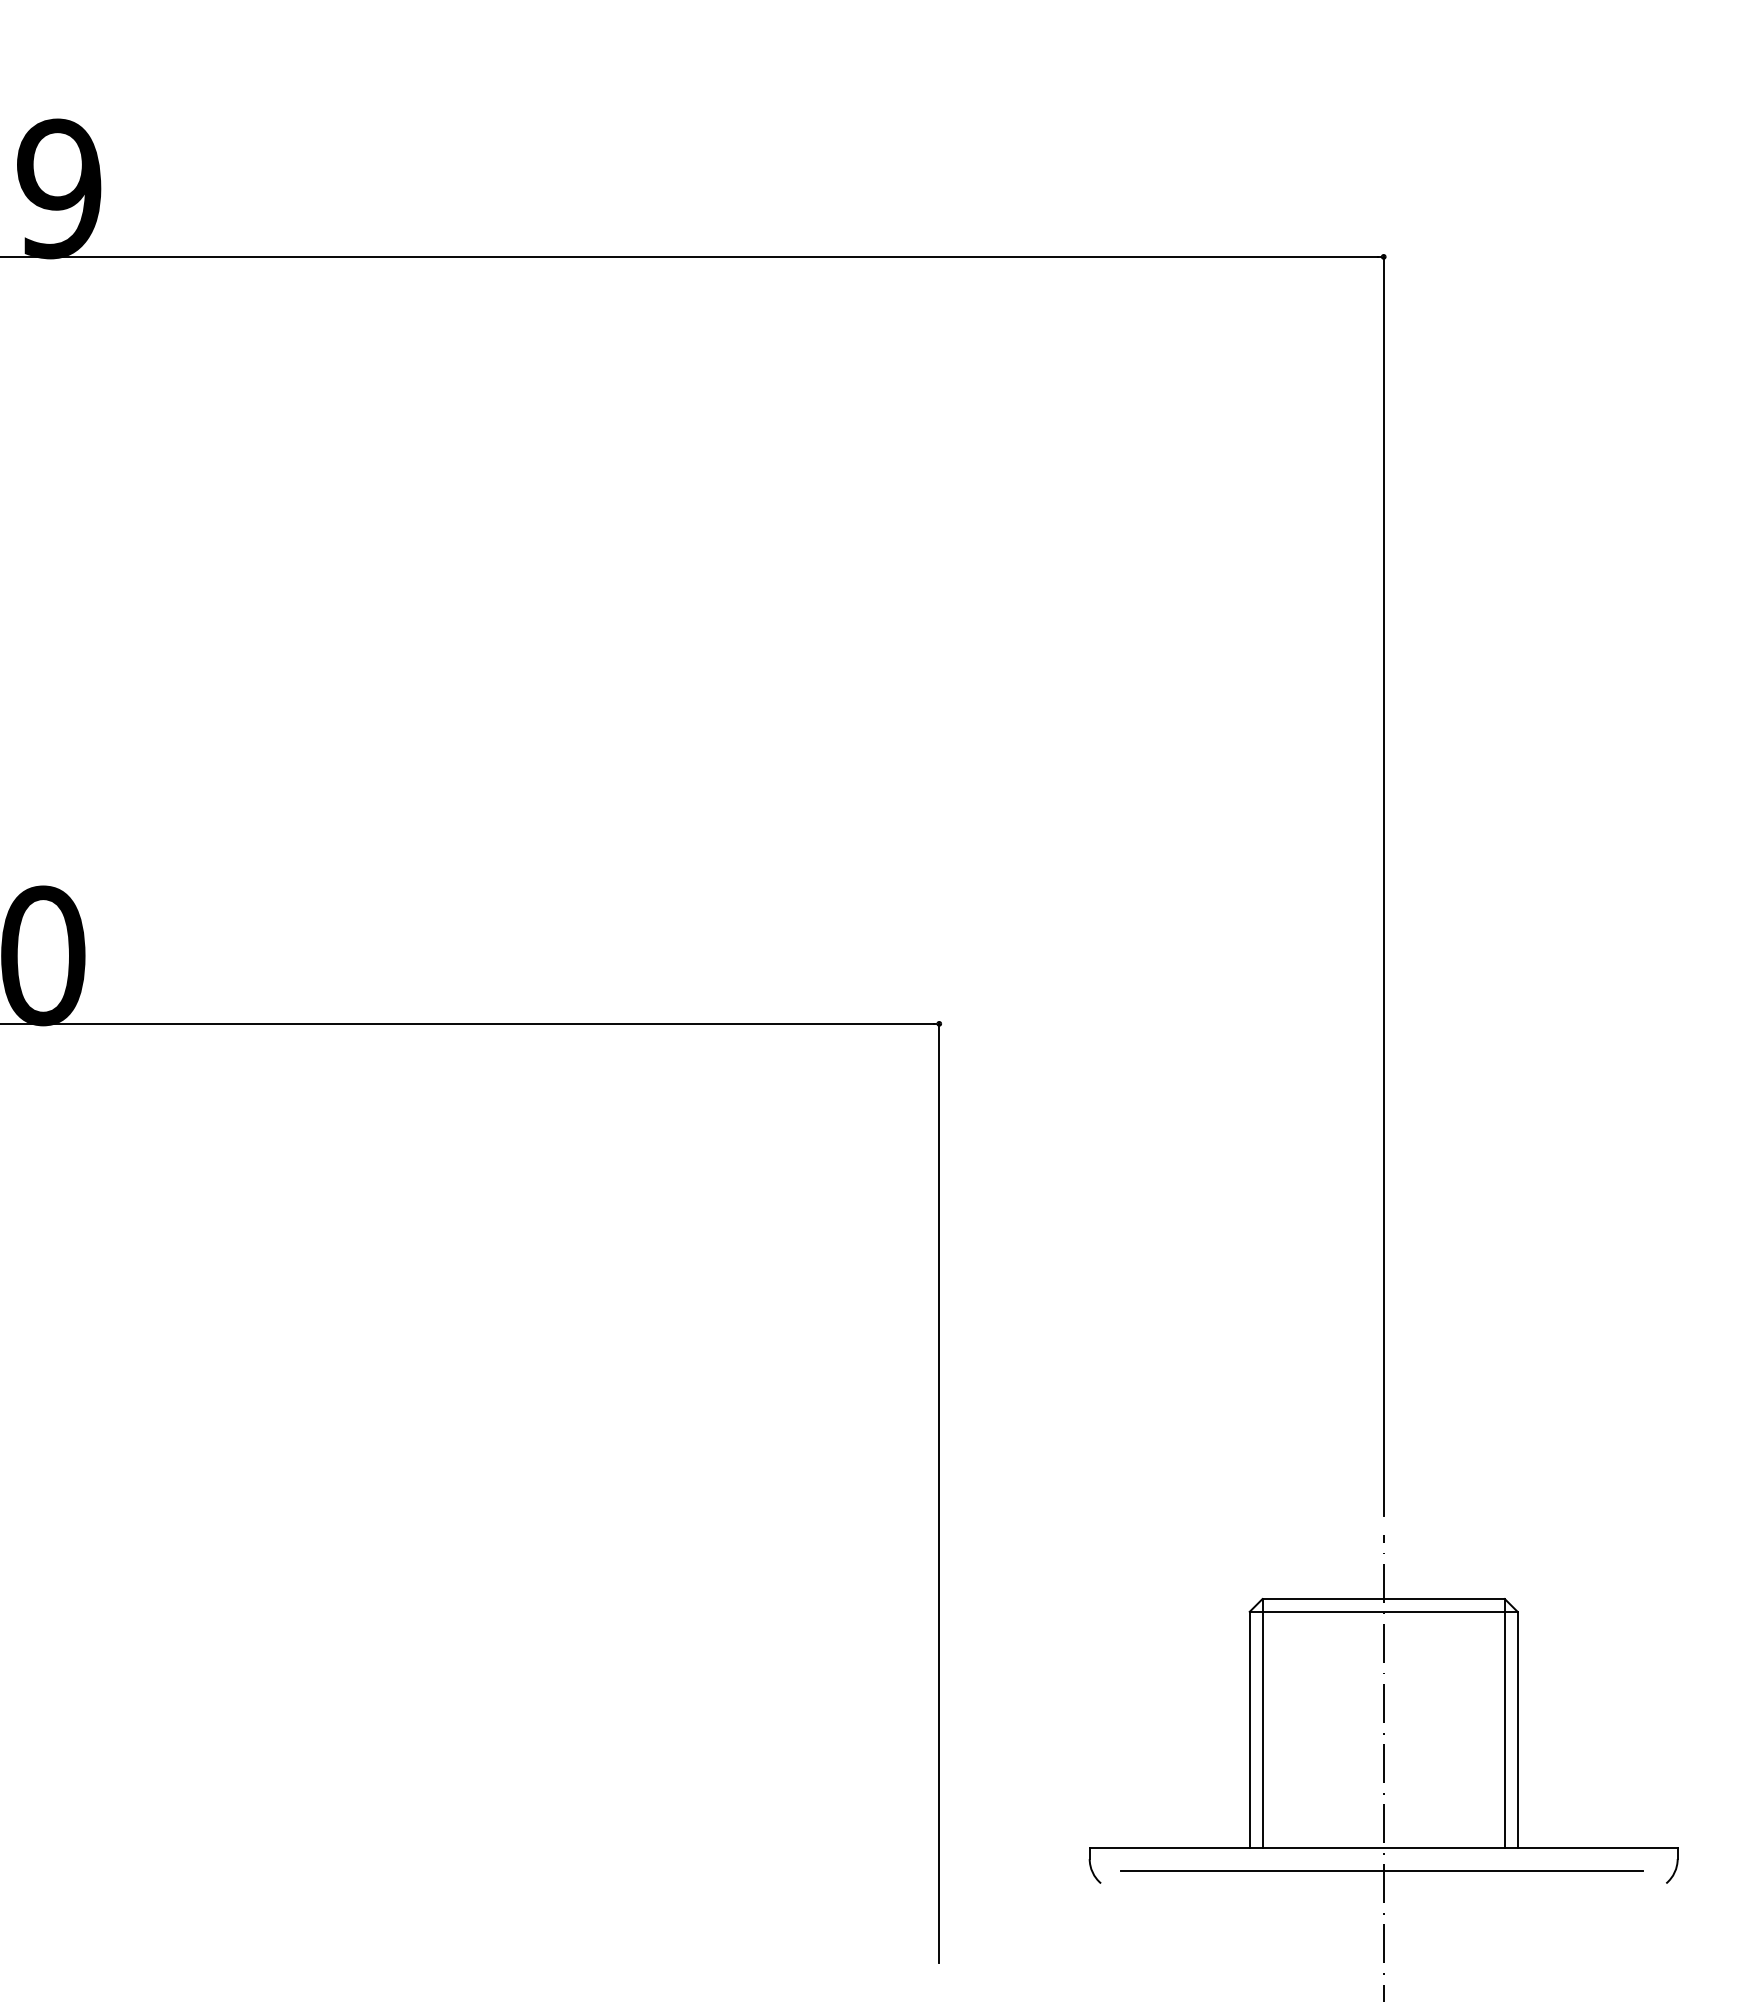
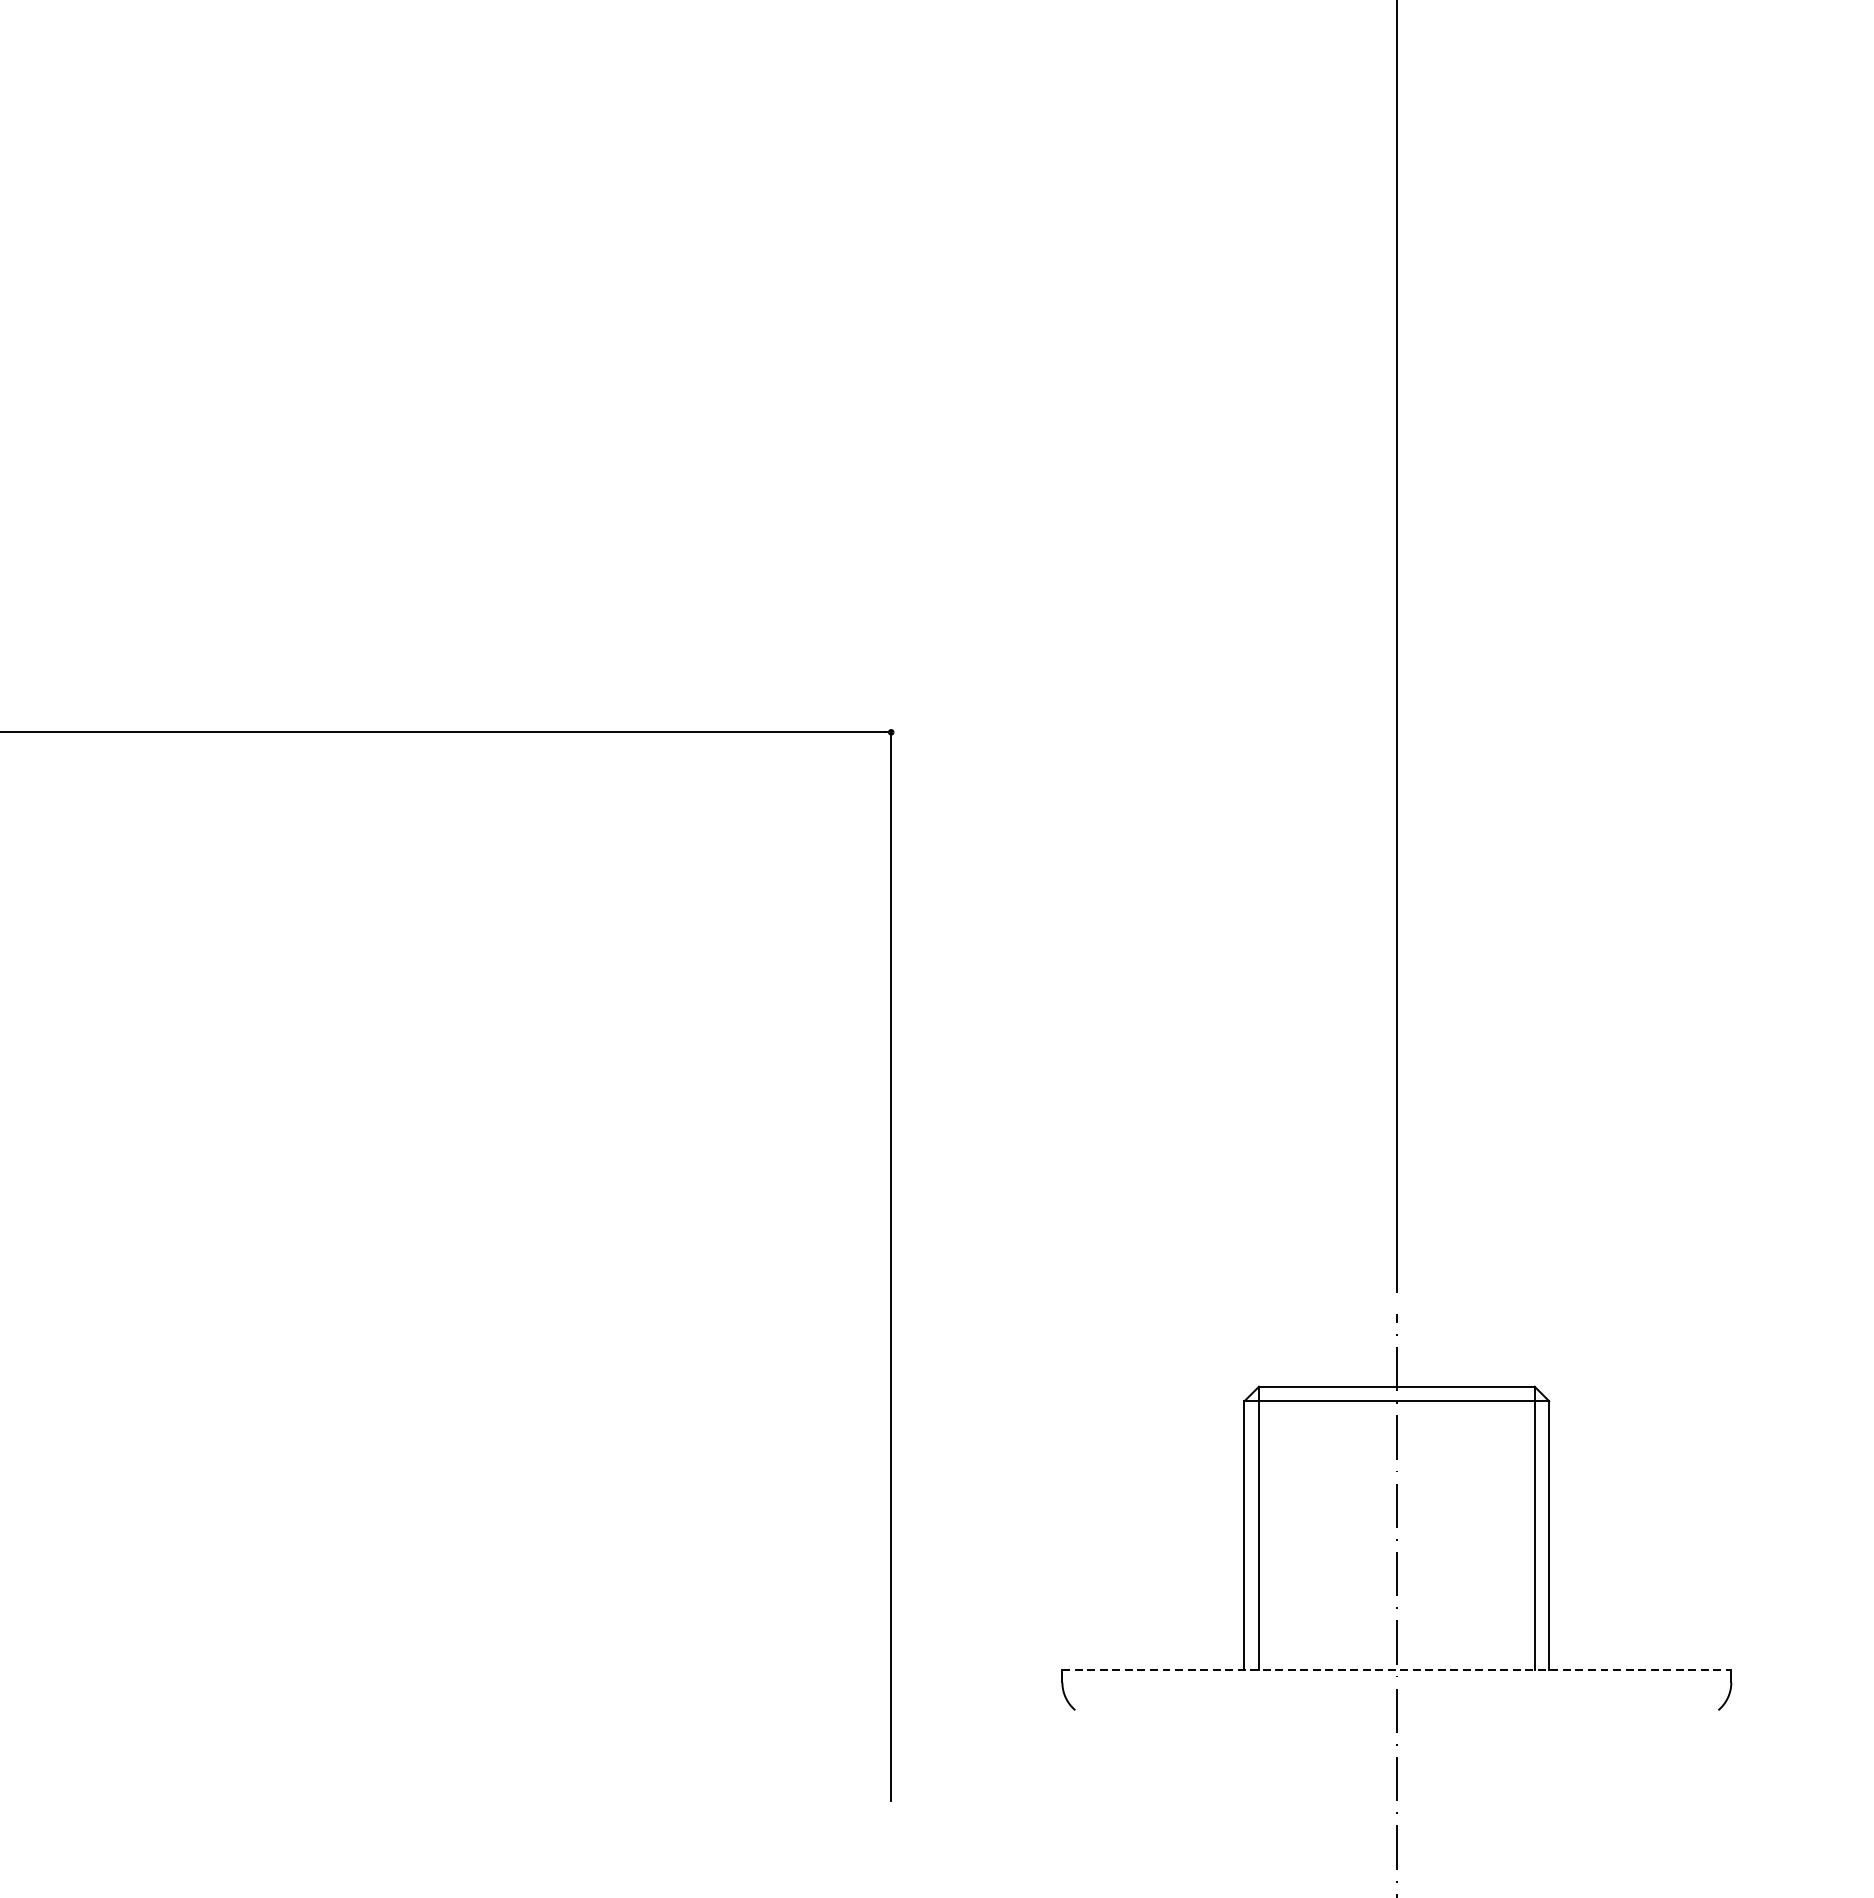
line: (1383, 1848) -> (1396, 1670), solid -> dashed
line: (1381, 1870) -> (1394, 1695), removed

